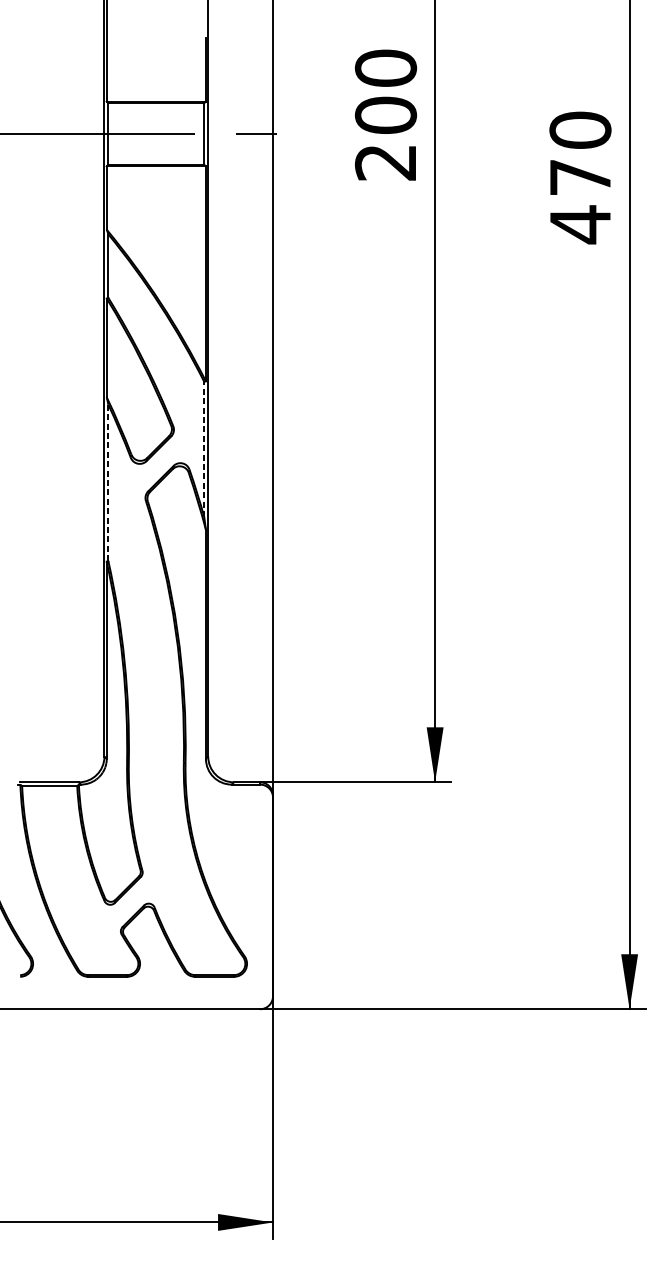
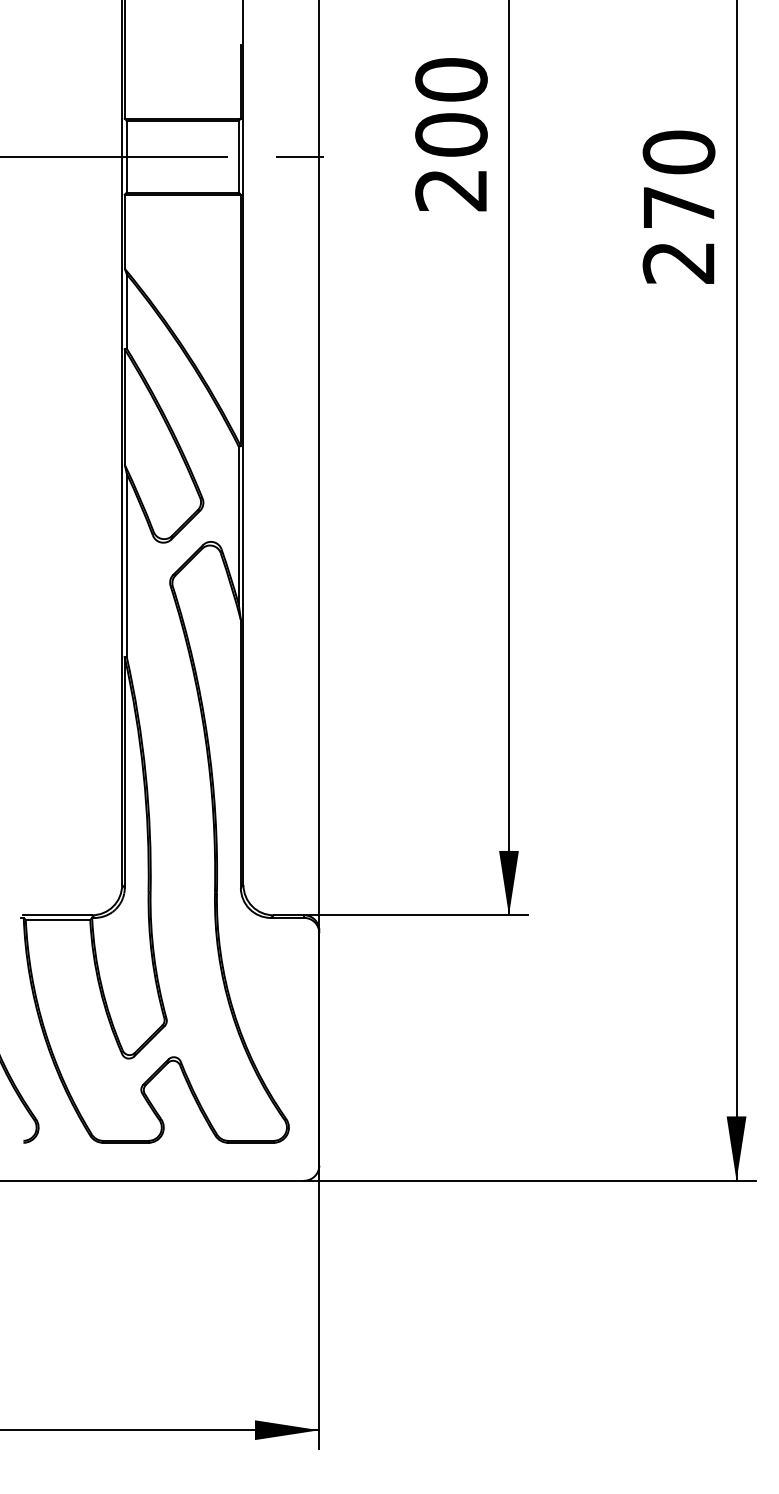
text: (580, 224) -> (678, 262), 470 -> 270
line: (203, 449) -> (238, 525), dashed -> solid
line: (108, 483) -> (126, 565), dashed -> solid

